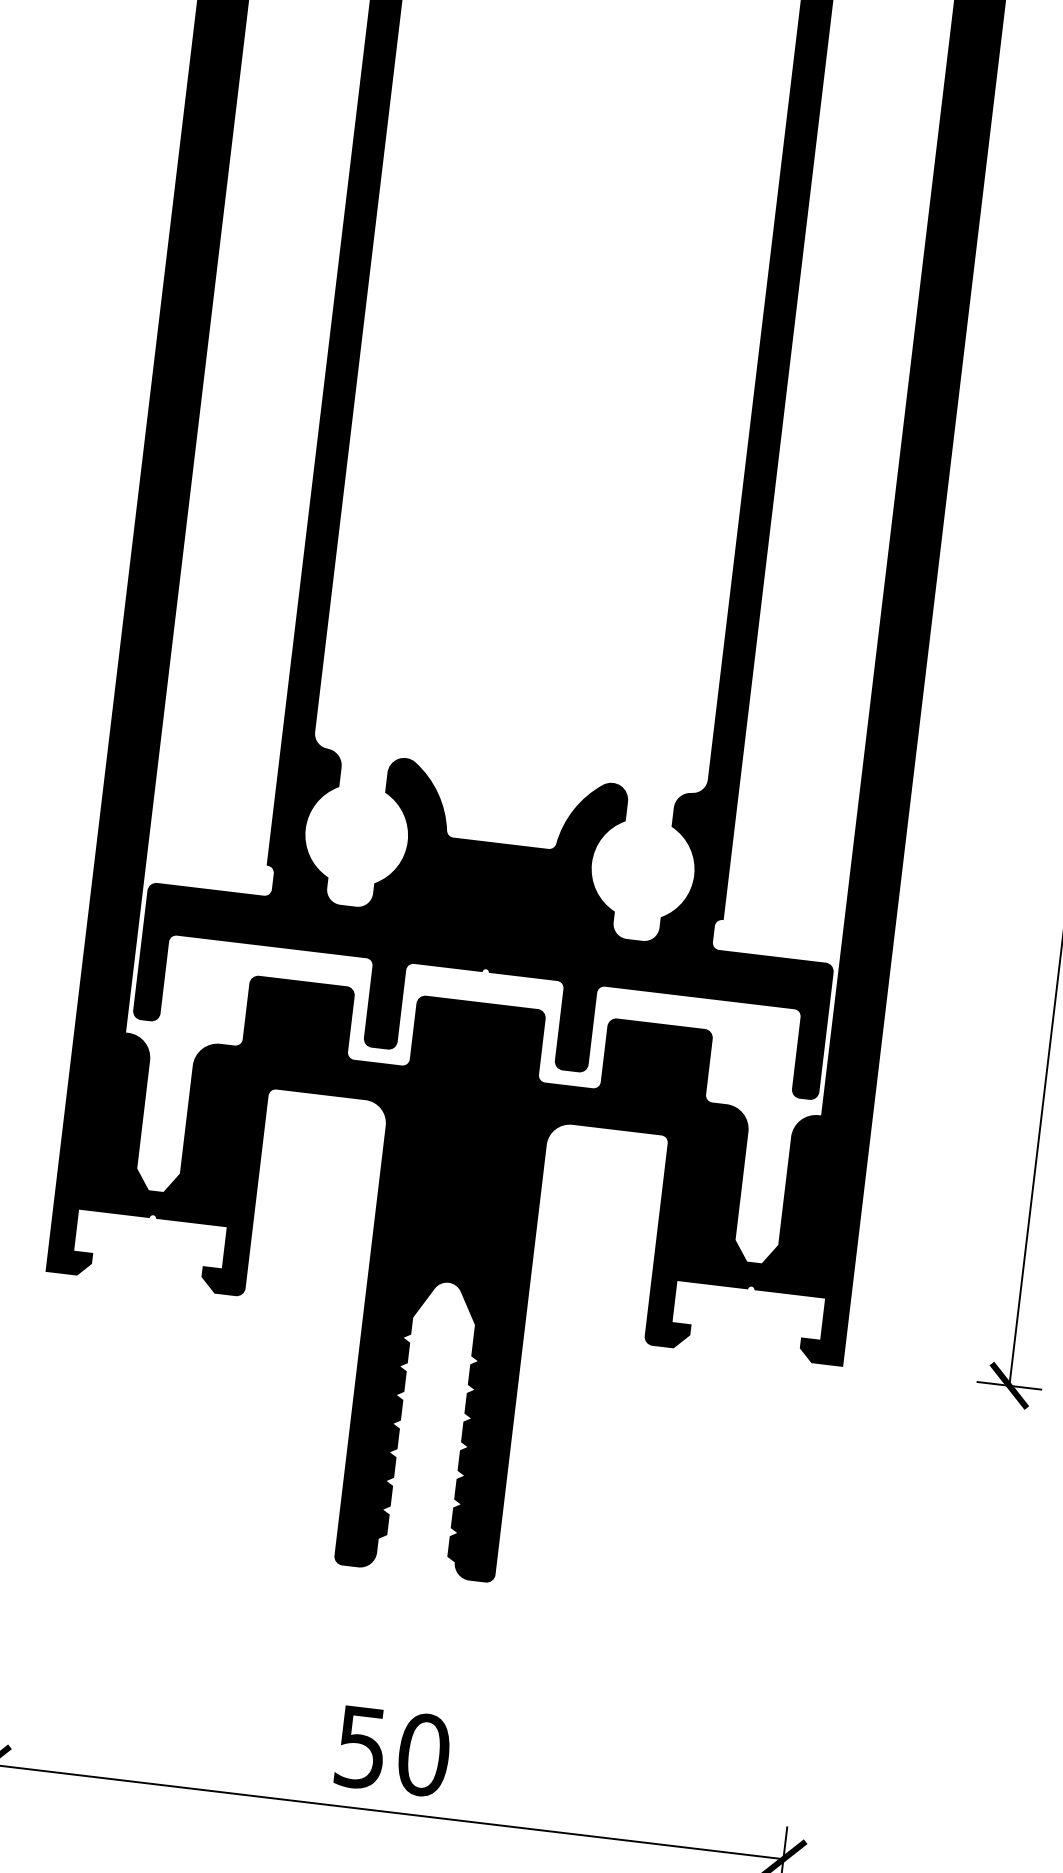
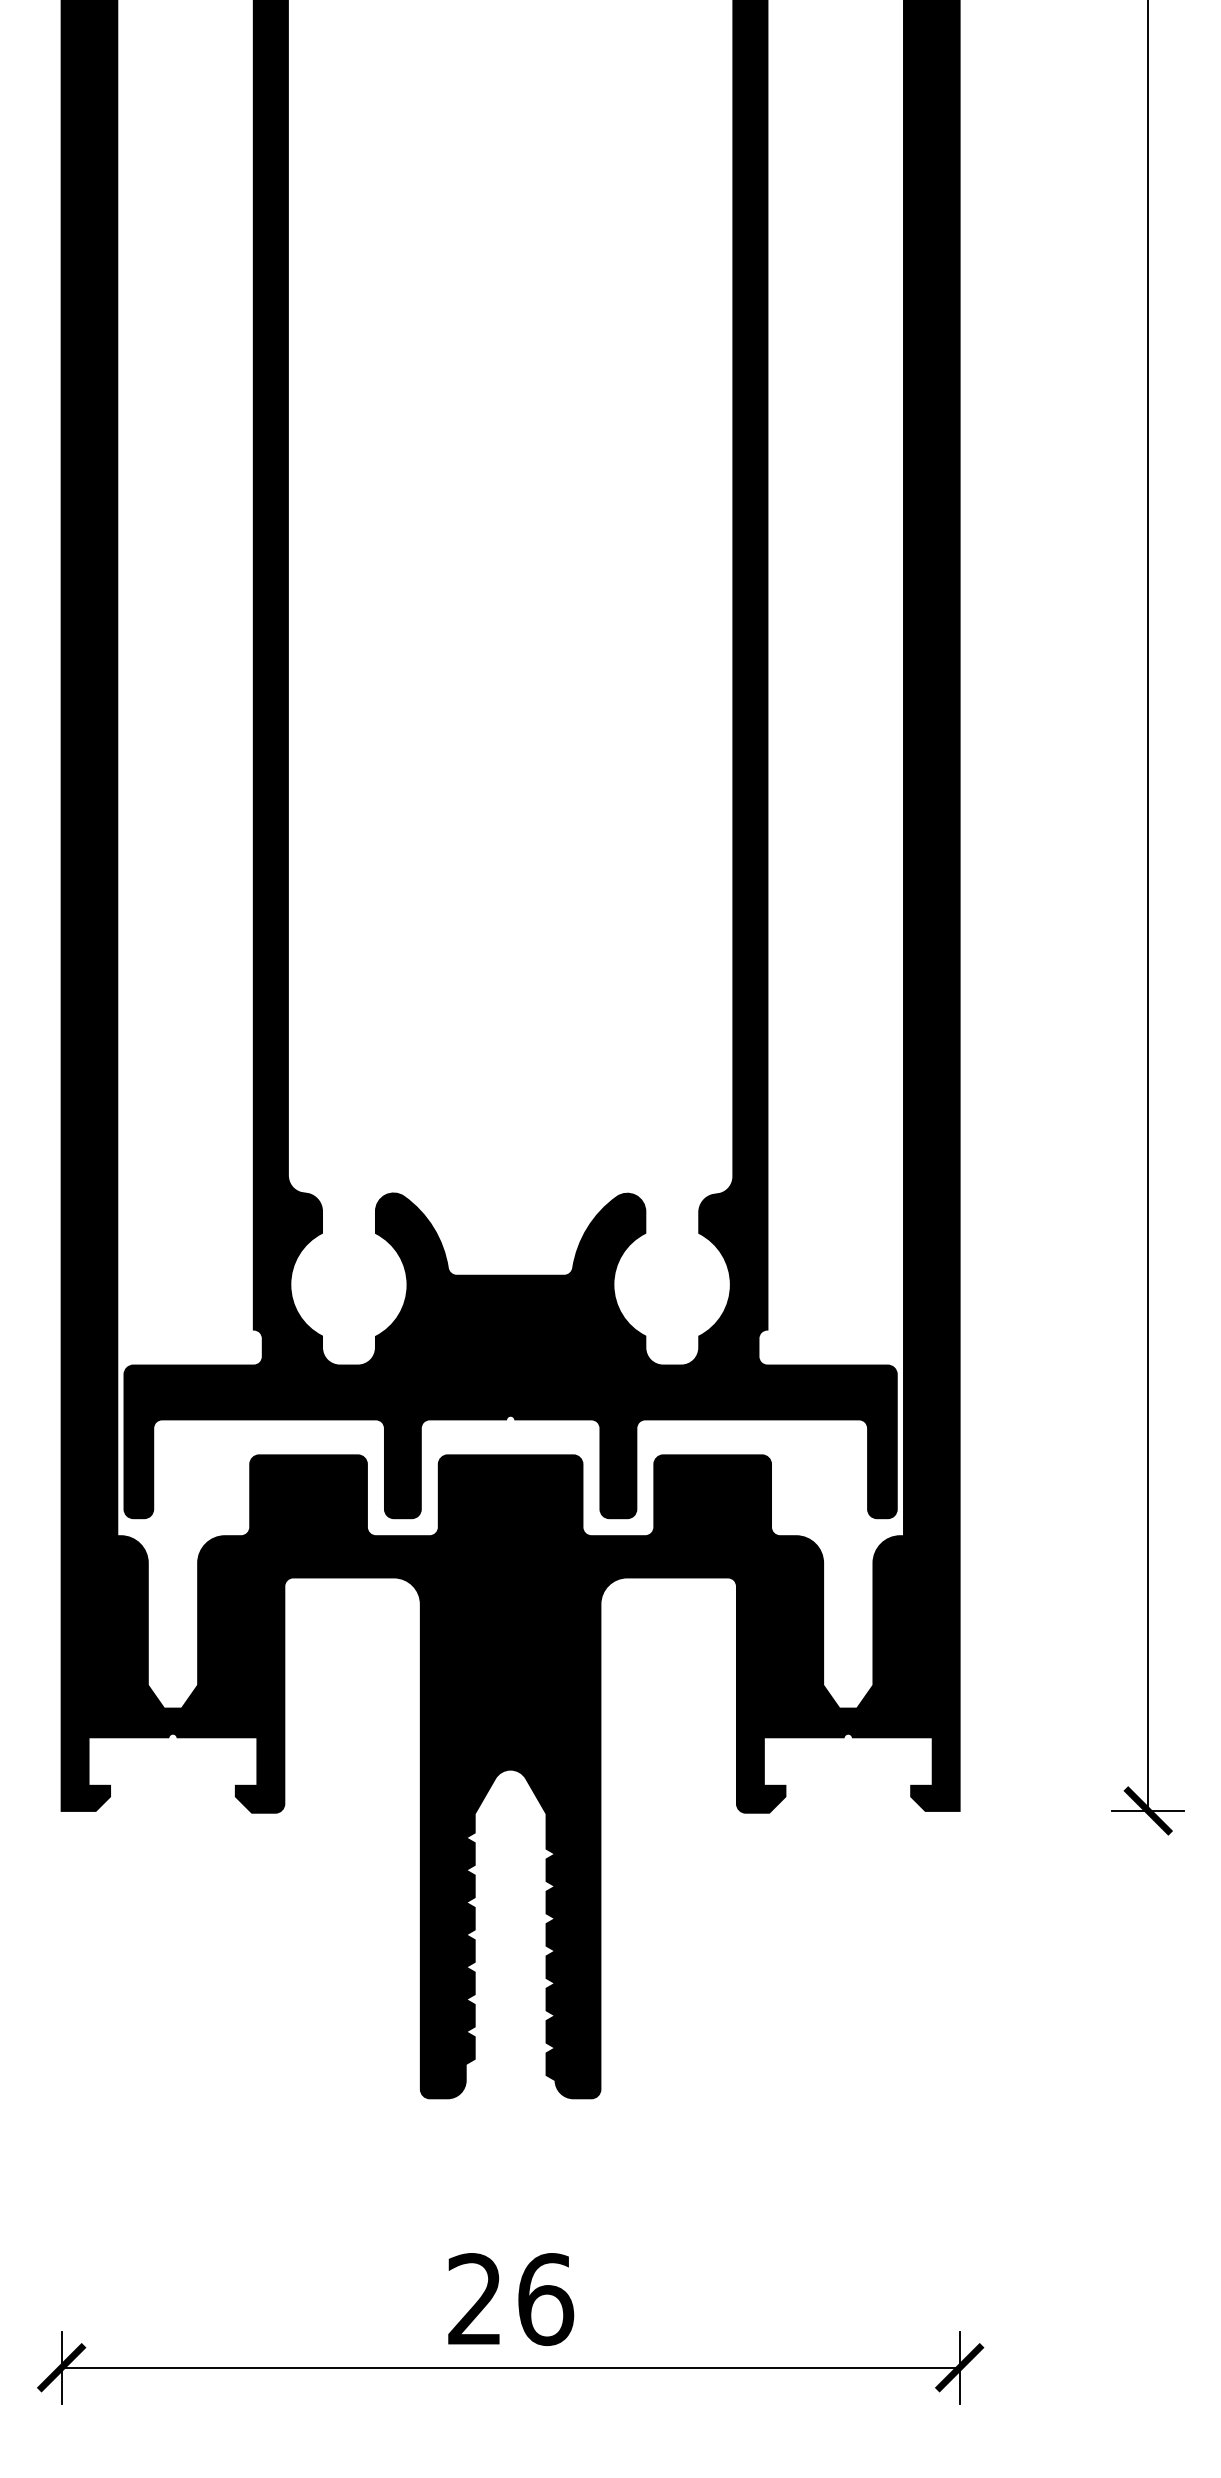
text: (393, 1751) -> (511, 2299), 50 -> 26

